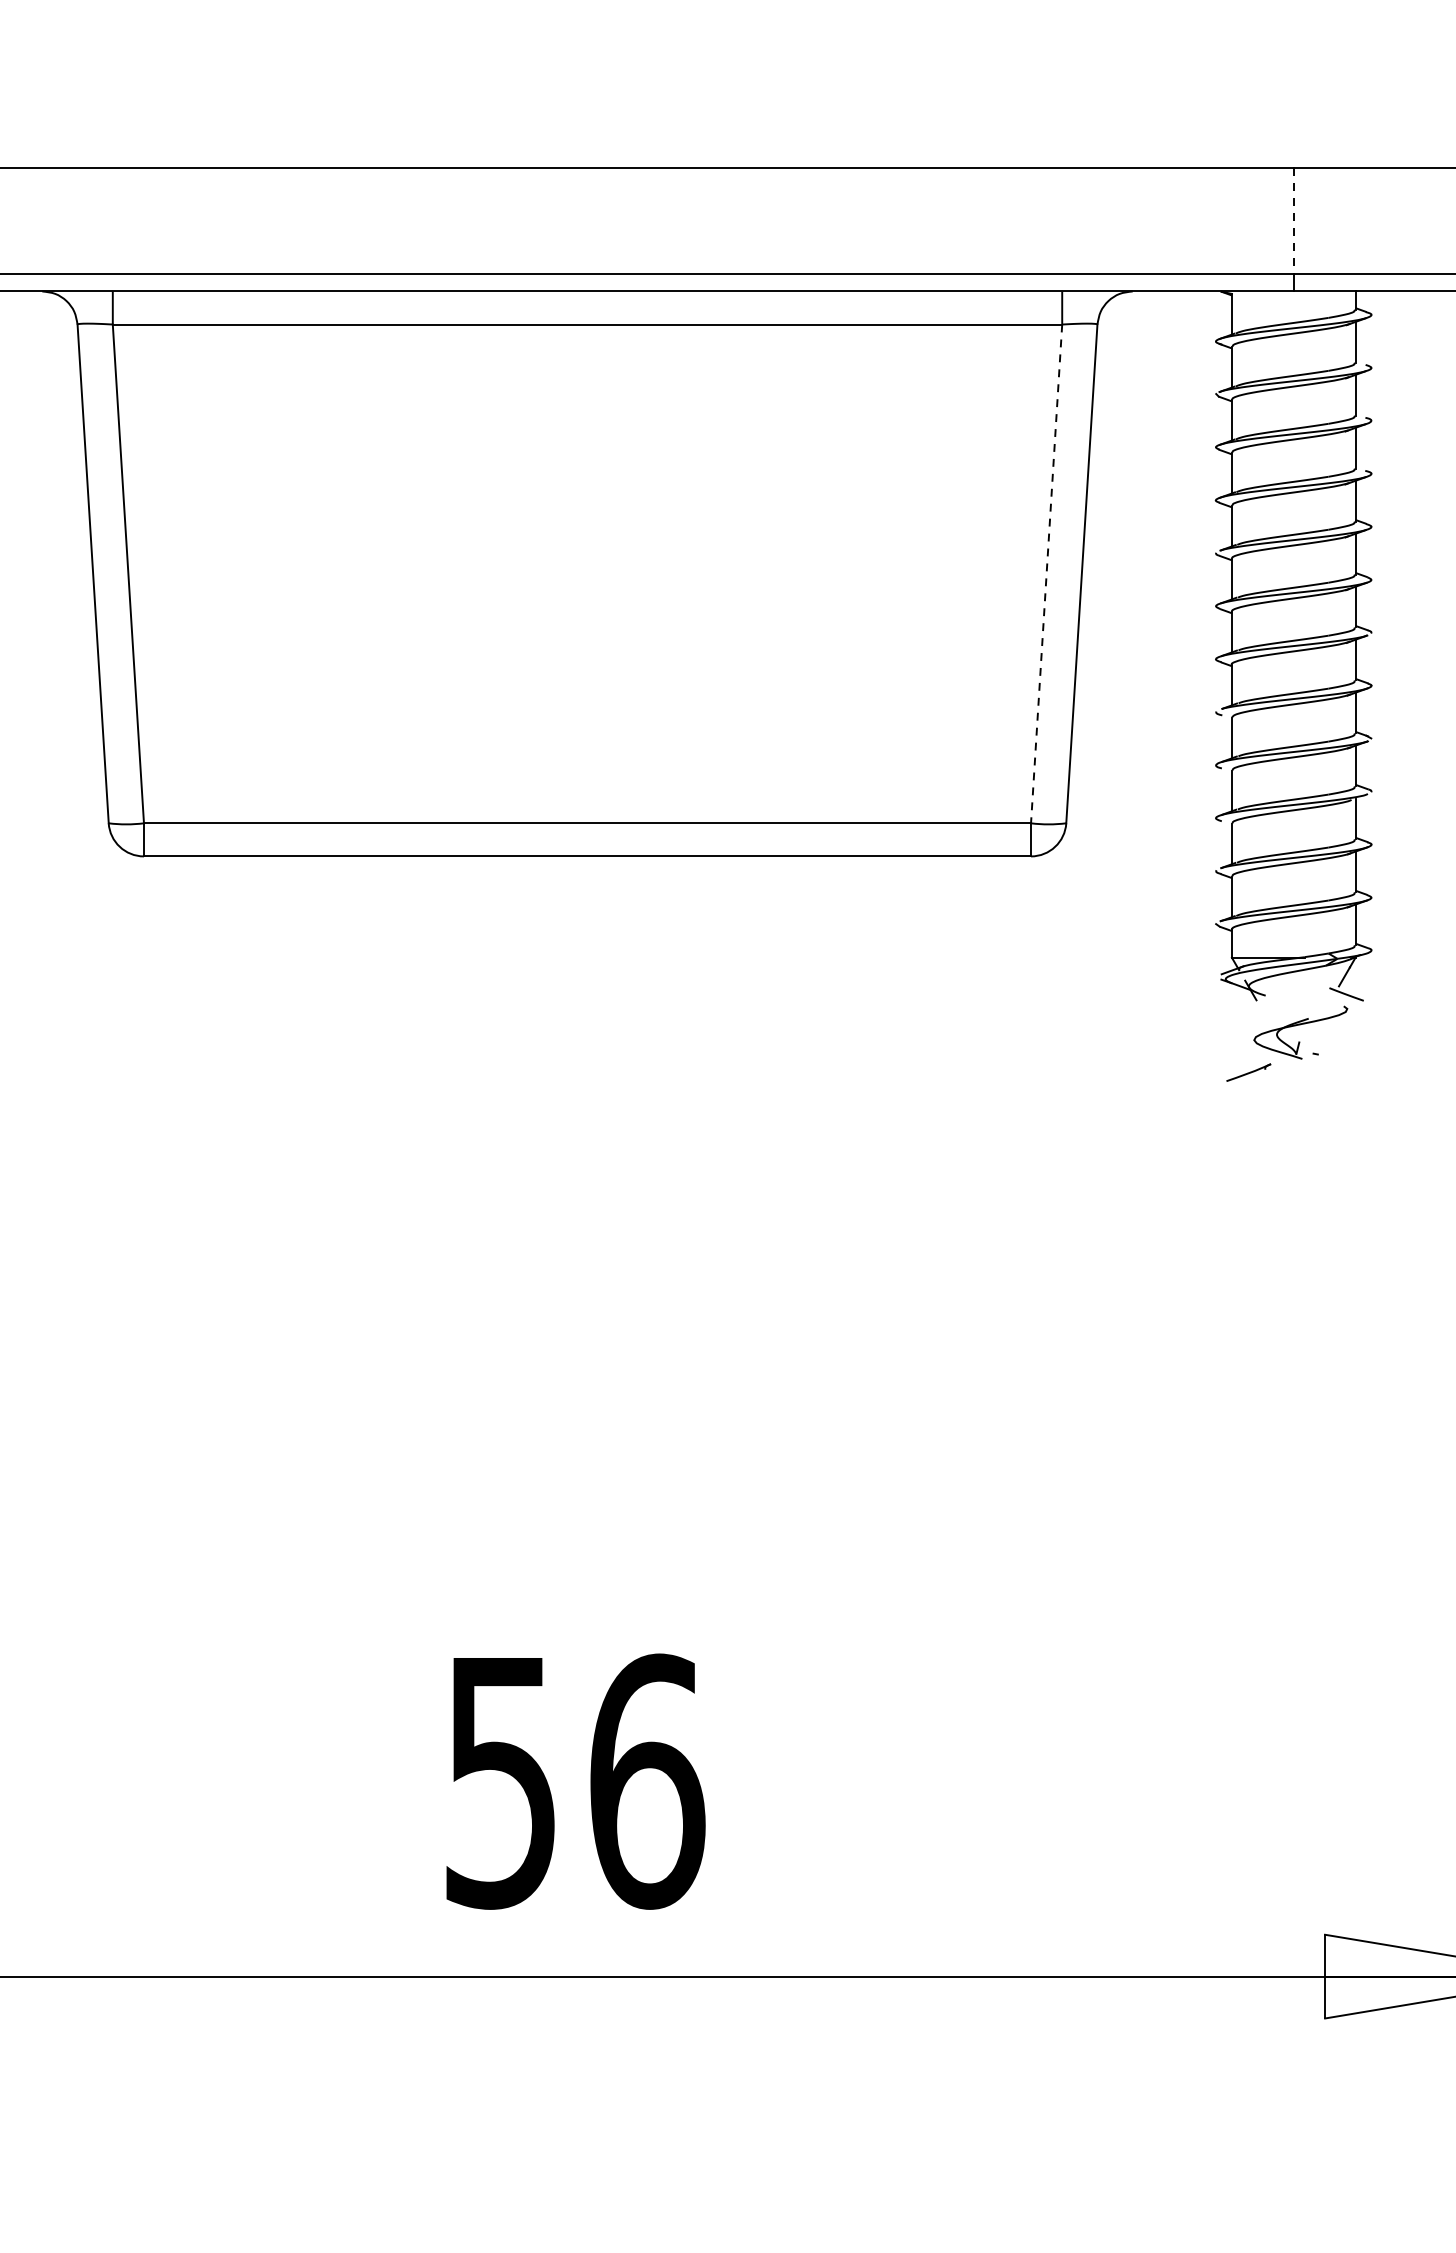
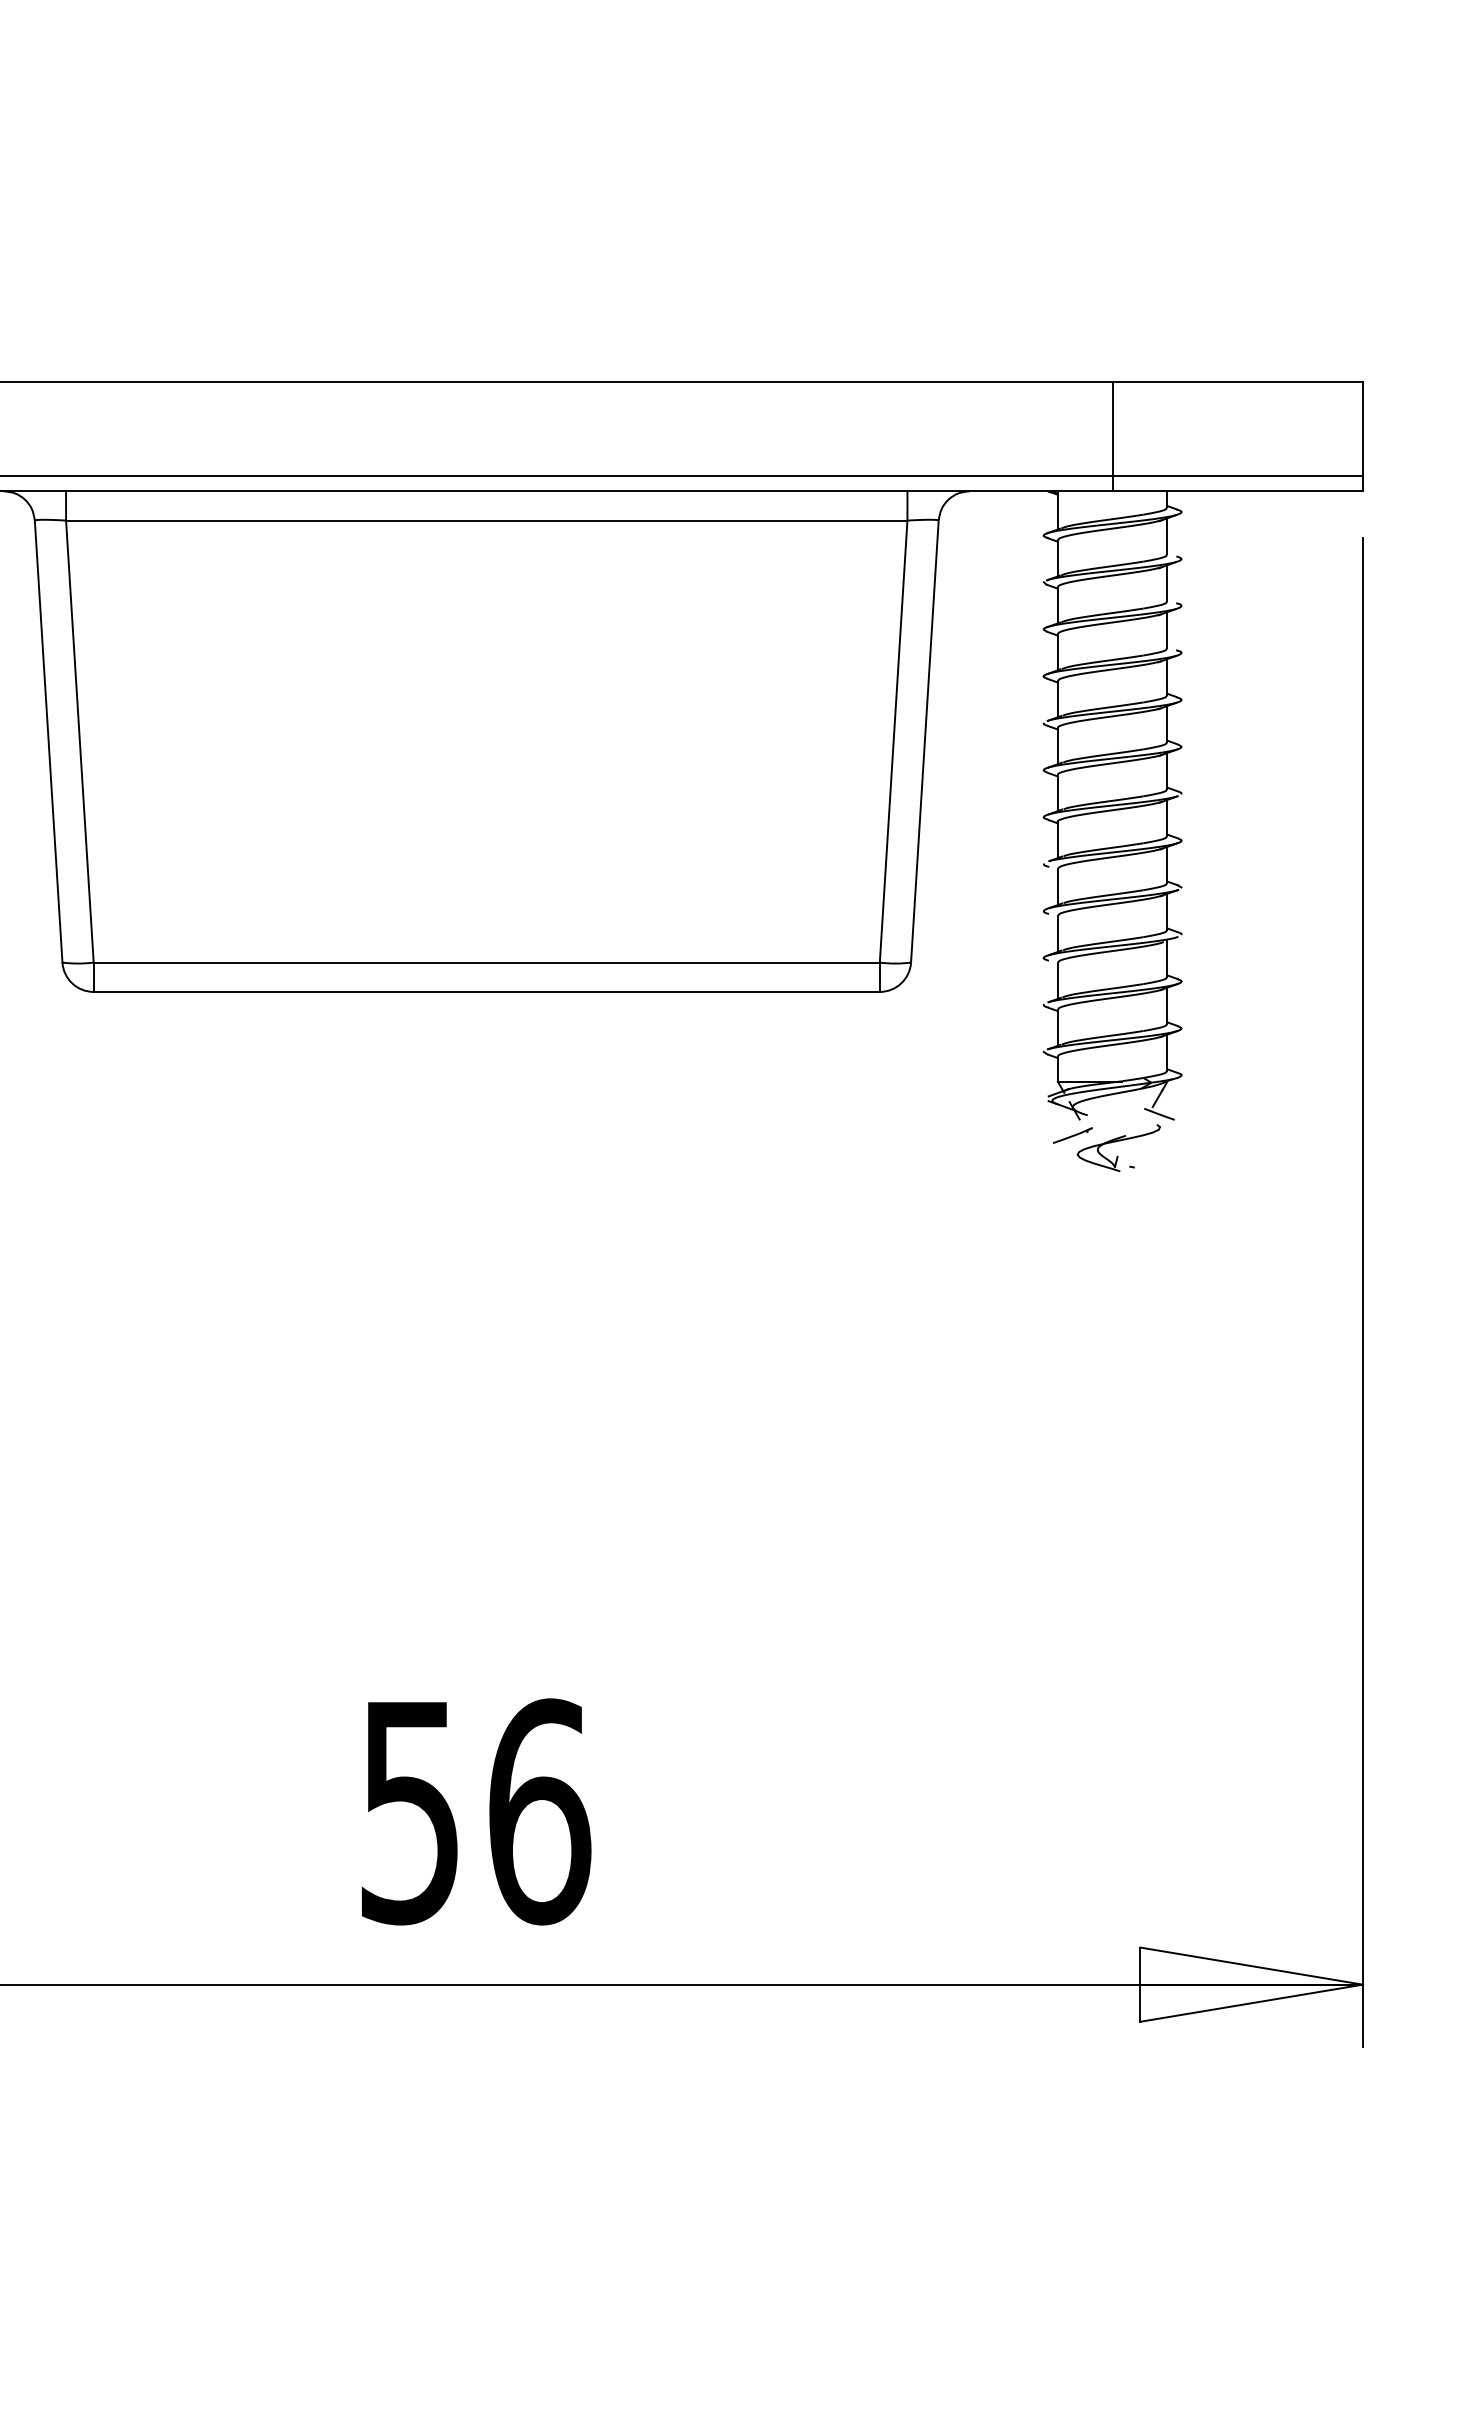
line: (1293, 220) -> (1112, 428), dashed -> solid
line: (1046, 574) -> (893, 742), dashed -> solid
part: (1248, 1072) -> (1072, 1135), moved

